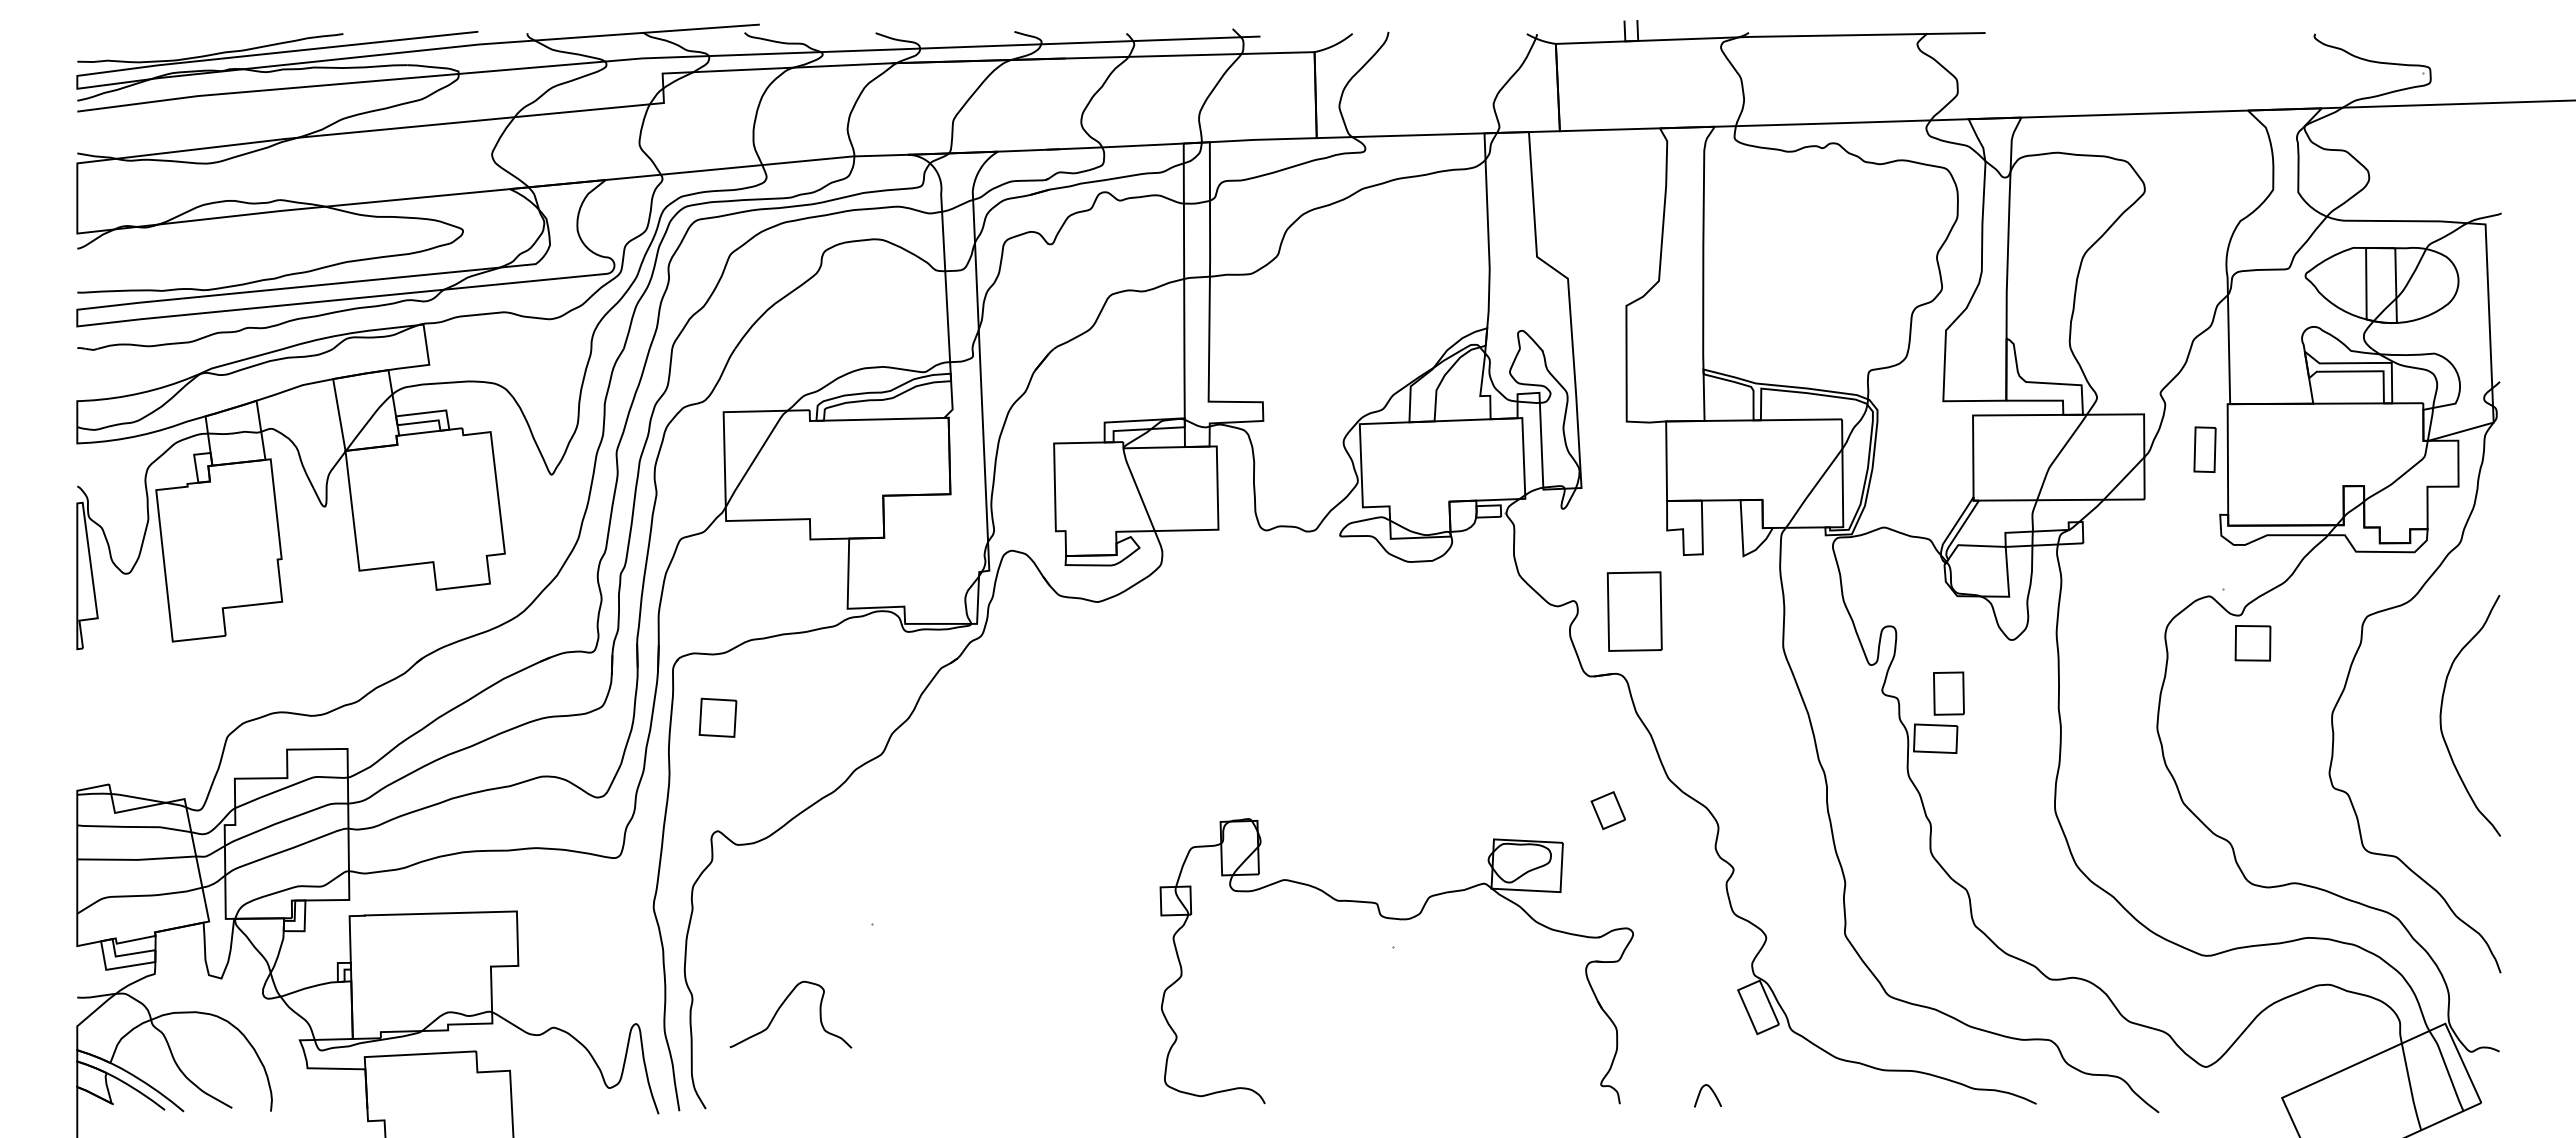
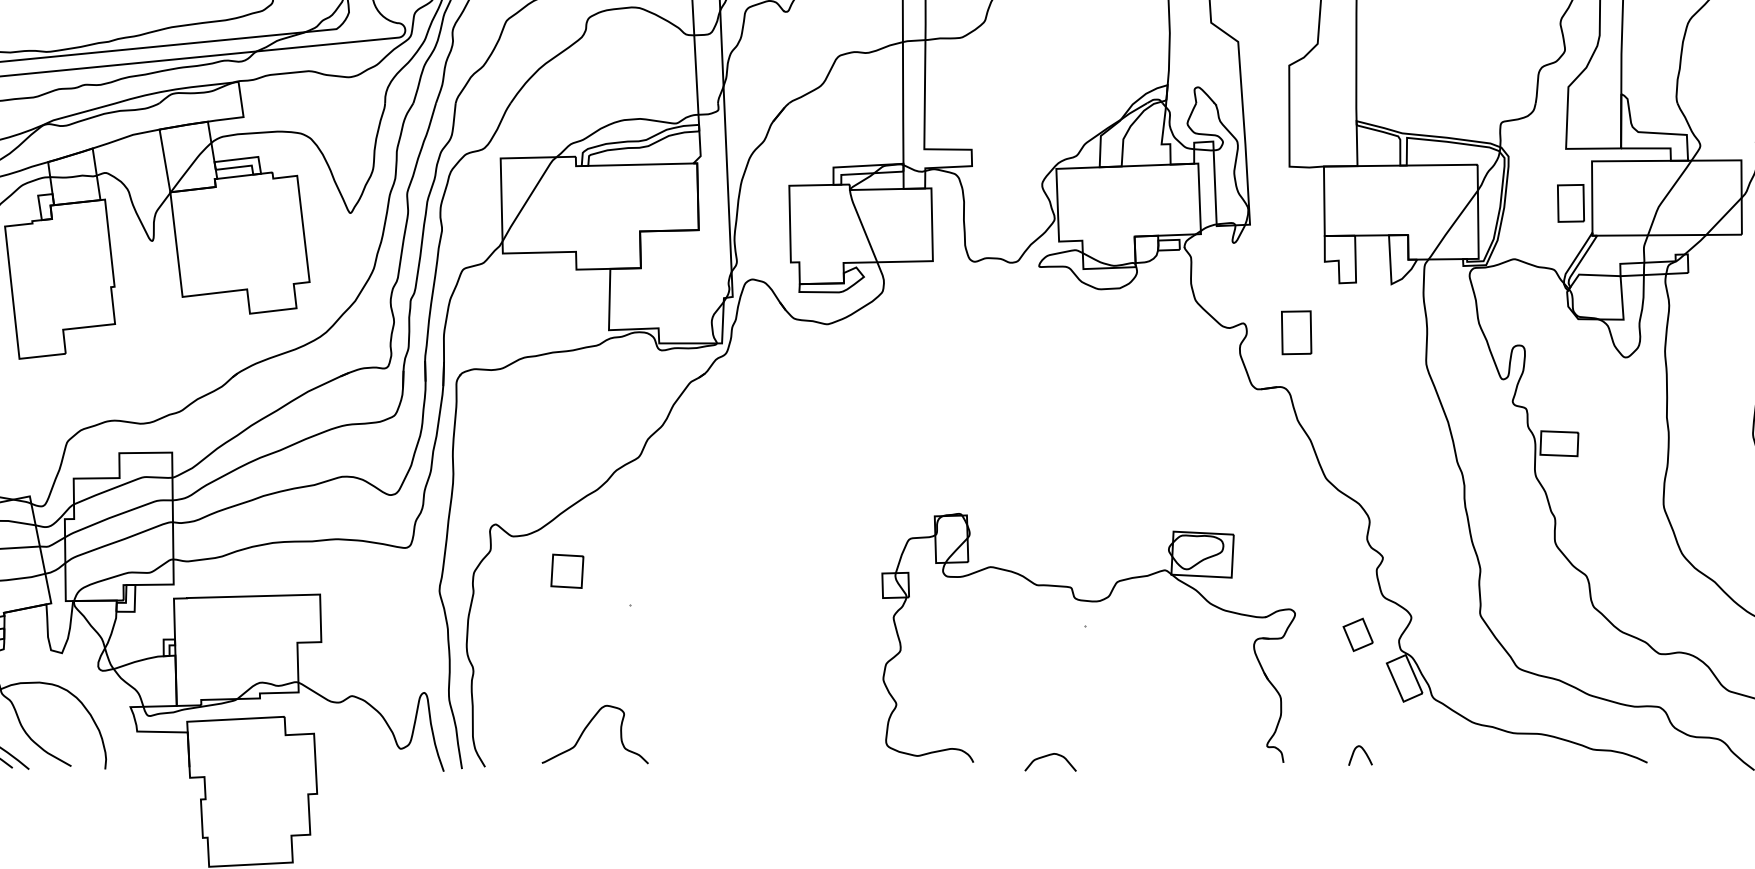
part: (1634, 611) -> (1296, 332), size x0.62
part: (1948, 693) -> (1570, 203), moved
part: (717, 717) -> (566, 571), moved
part: (1607, 810) -> (1357, 634), moved
curve: (780, 1008) -> (586, 729), moved
curve: (1351, 1096) -> (1049, 756), added

